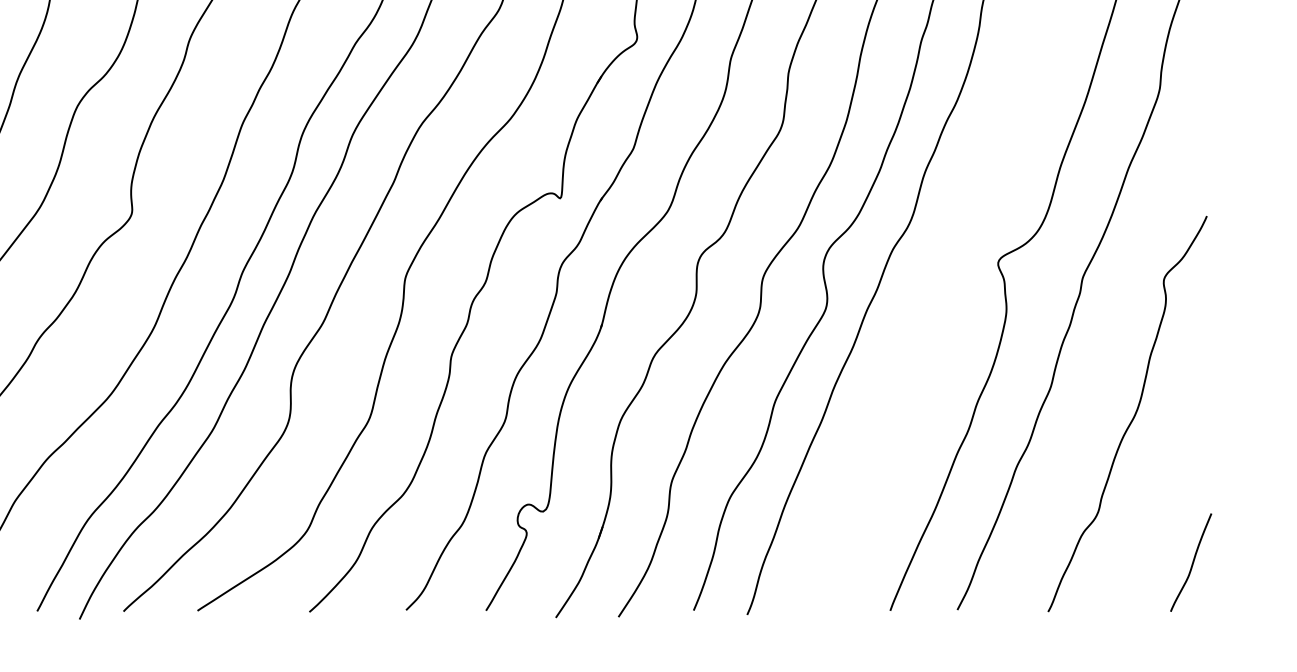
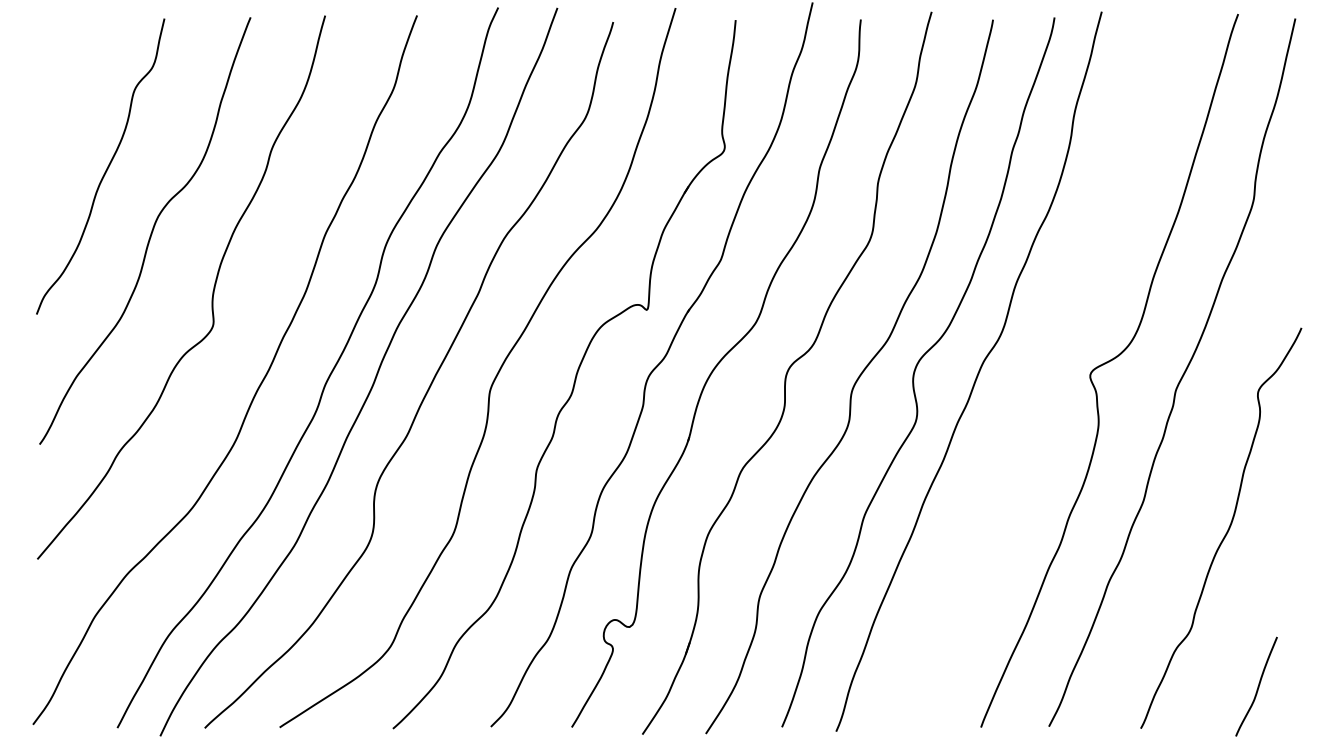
curve: (1192, 562) -> (1257, 686), moved

